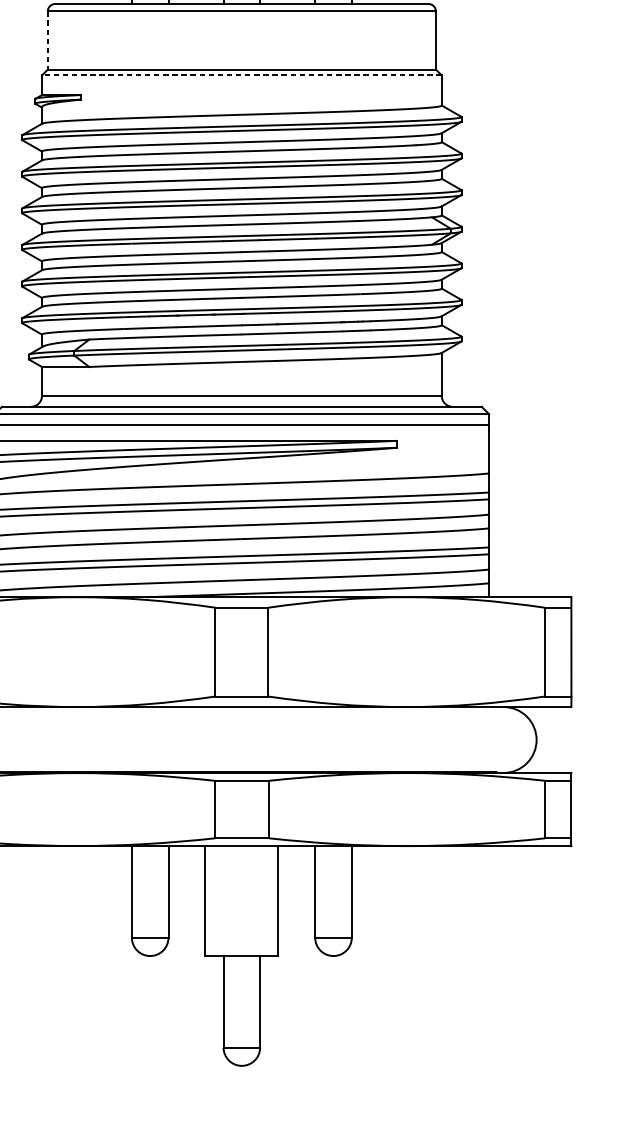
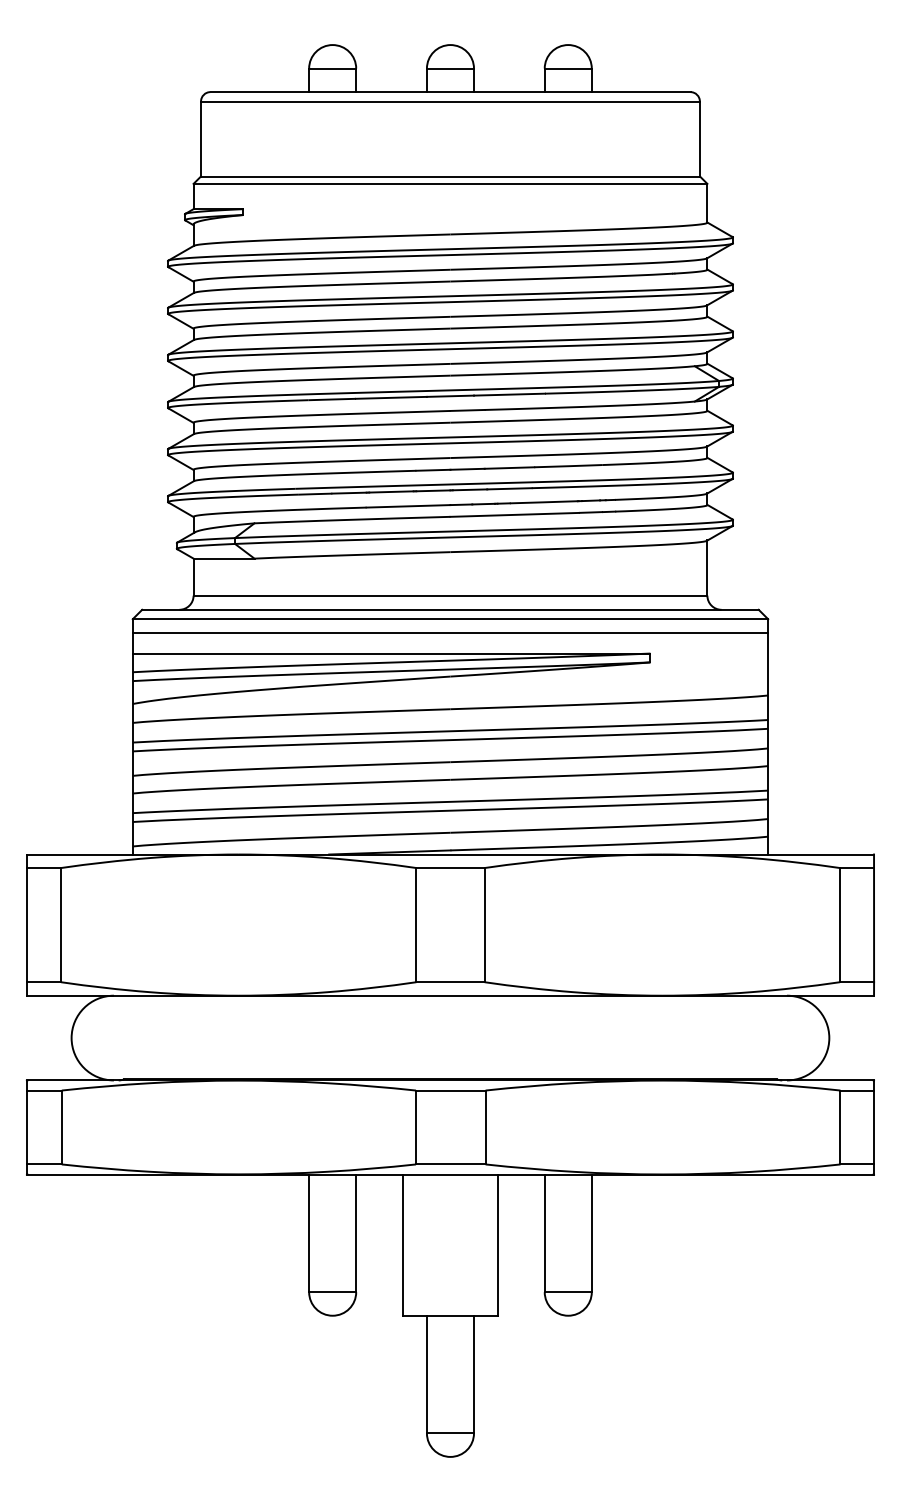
line: (48, 40) -> (201, 139), dashed -> solid
line: (241, 75) -> (450, 183), dashed -> solid

